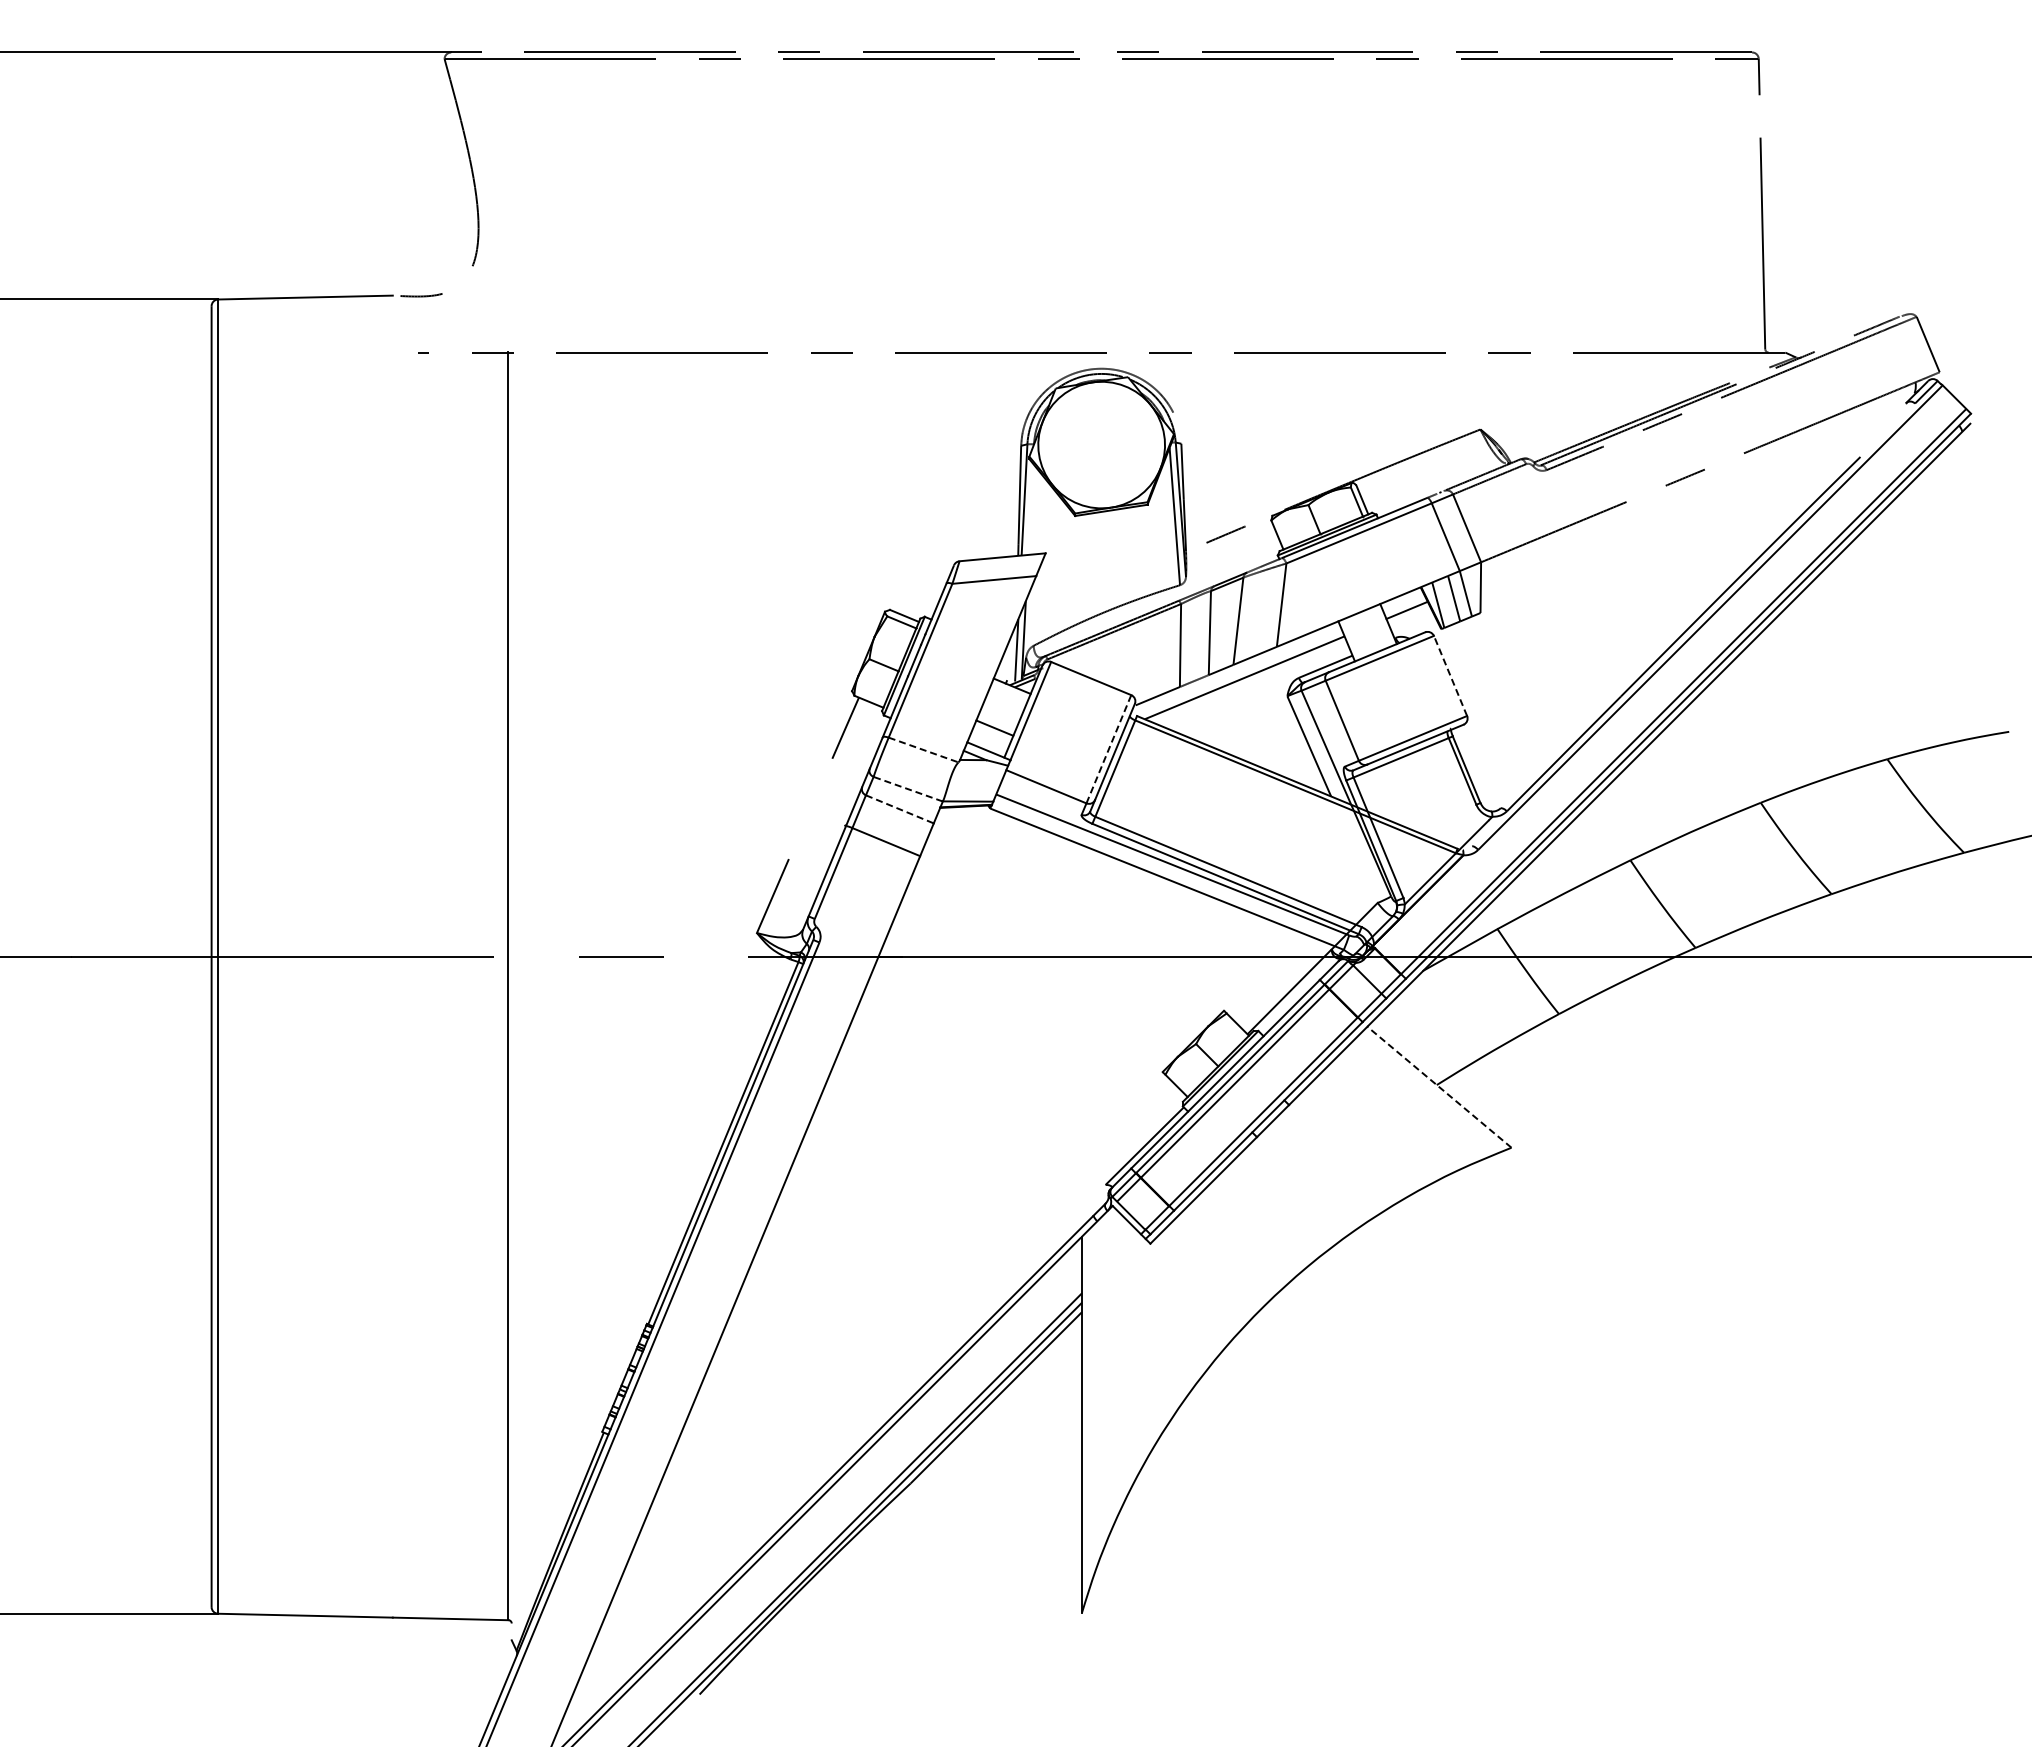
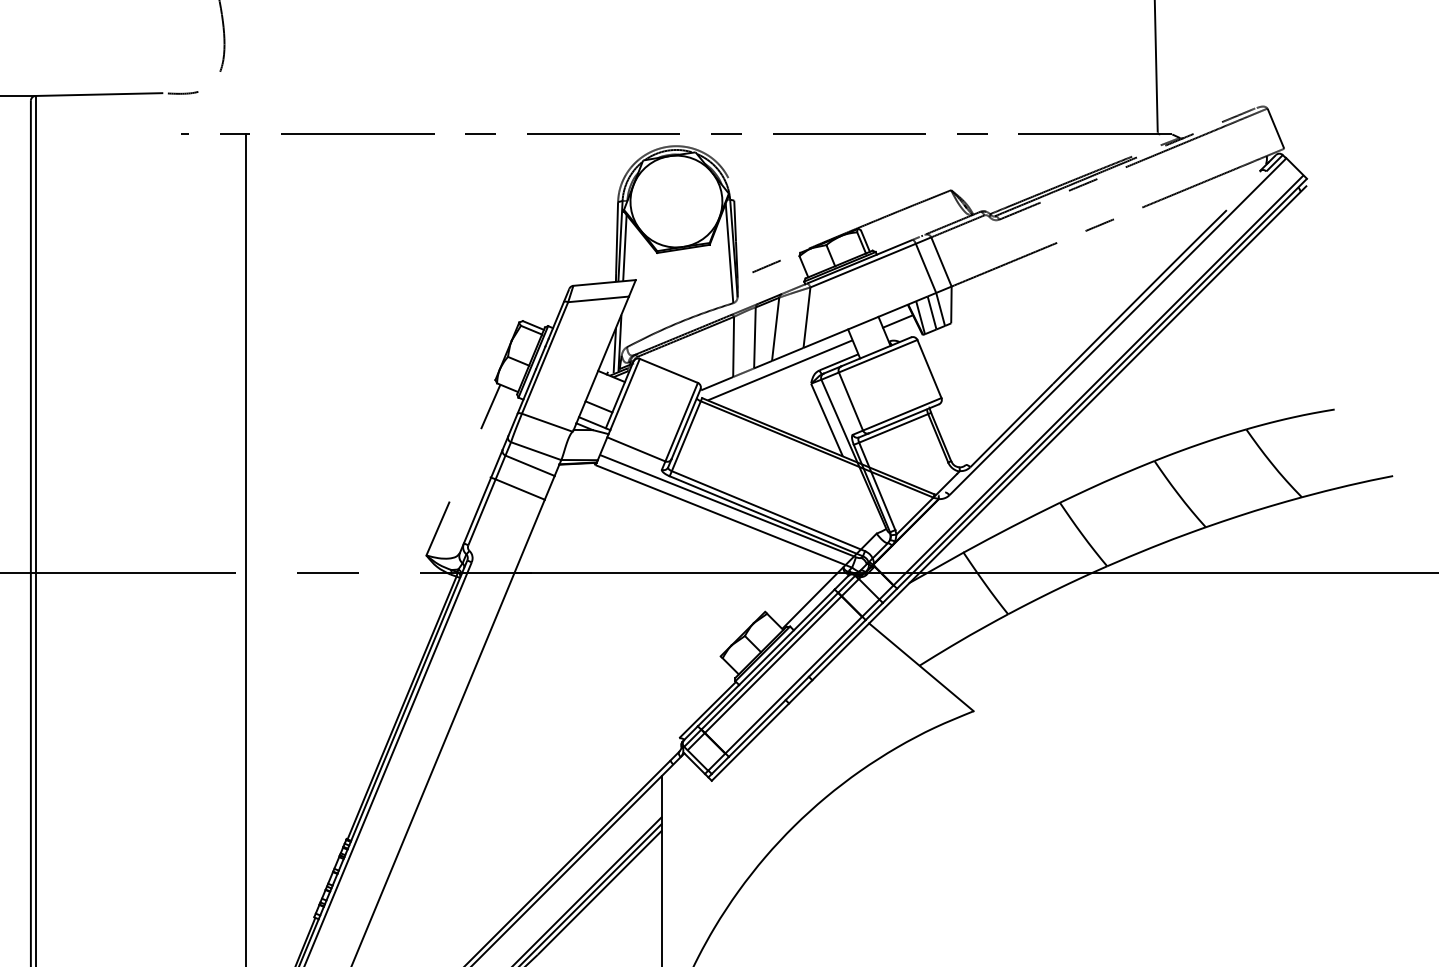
line: (1030, 508) -> (624, 247), added
line: (1450, 675) -> (929, 368), dashed -> solid
line: (1108, 749) -> (681, 422), dashed -> solid
line: (924, 750) -> (547, 423), dashed -> solid
line: (908, 789) -> (536, 451), dashed -> solid
line: (899, 809) -> (529, 465), dashed -> solid
line: (1439, 1086) -> (921, 666), dashed -> solid

